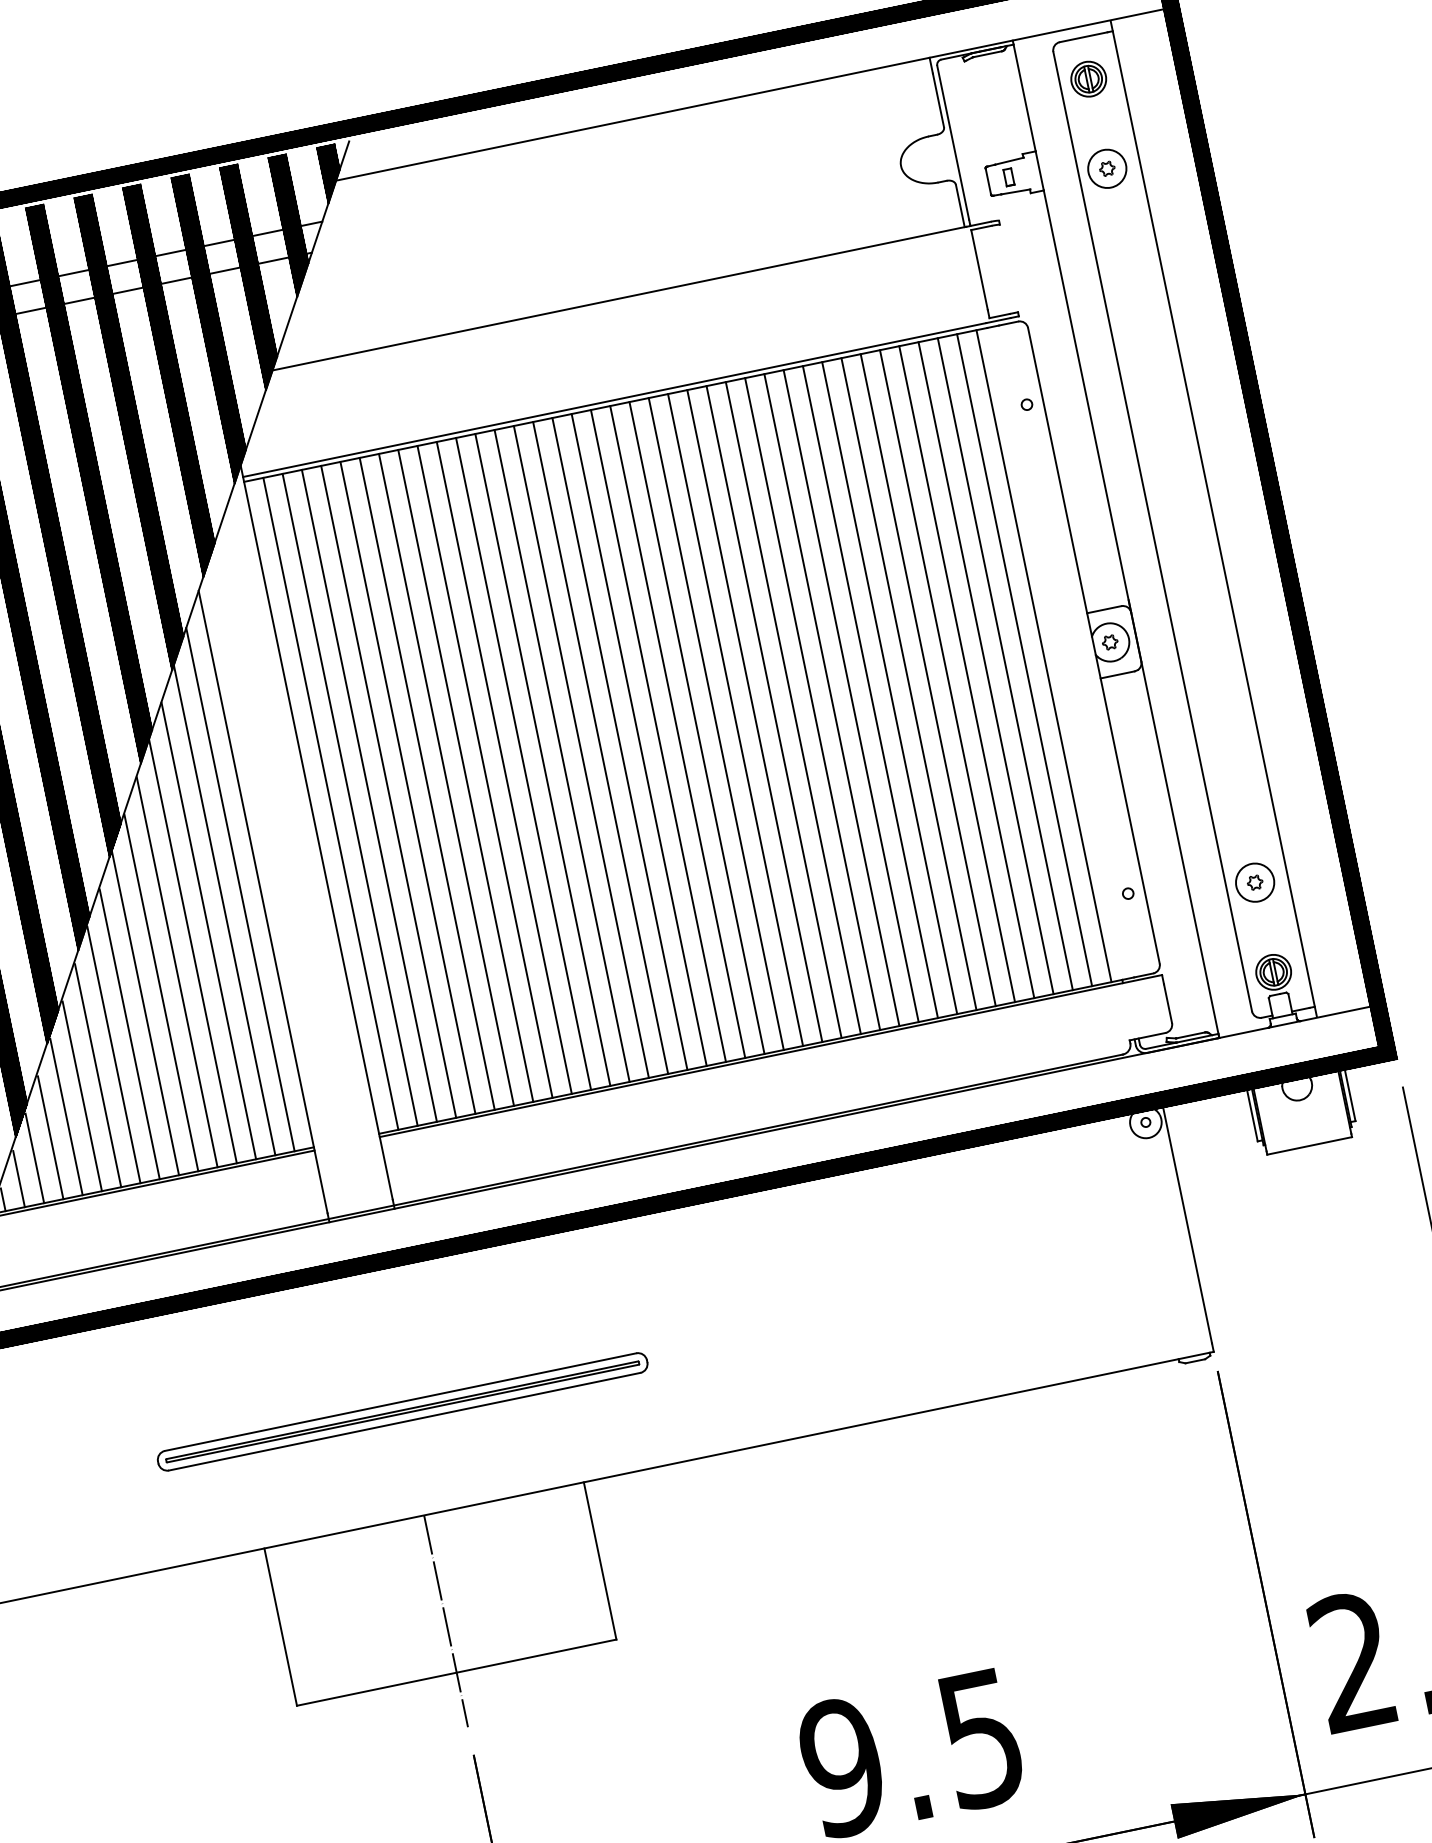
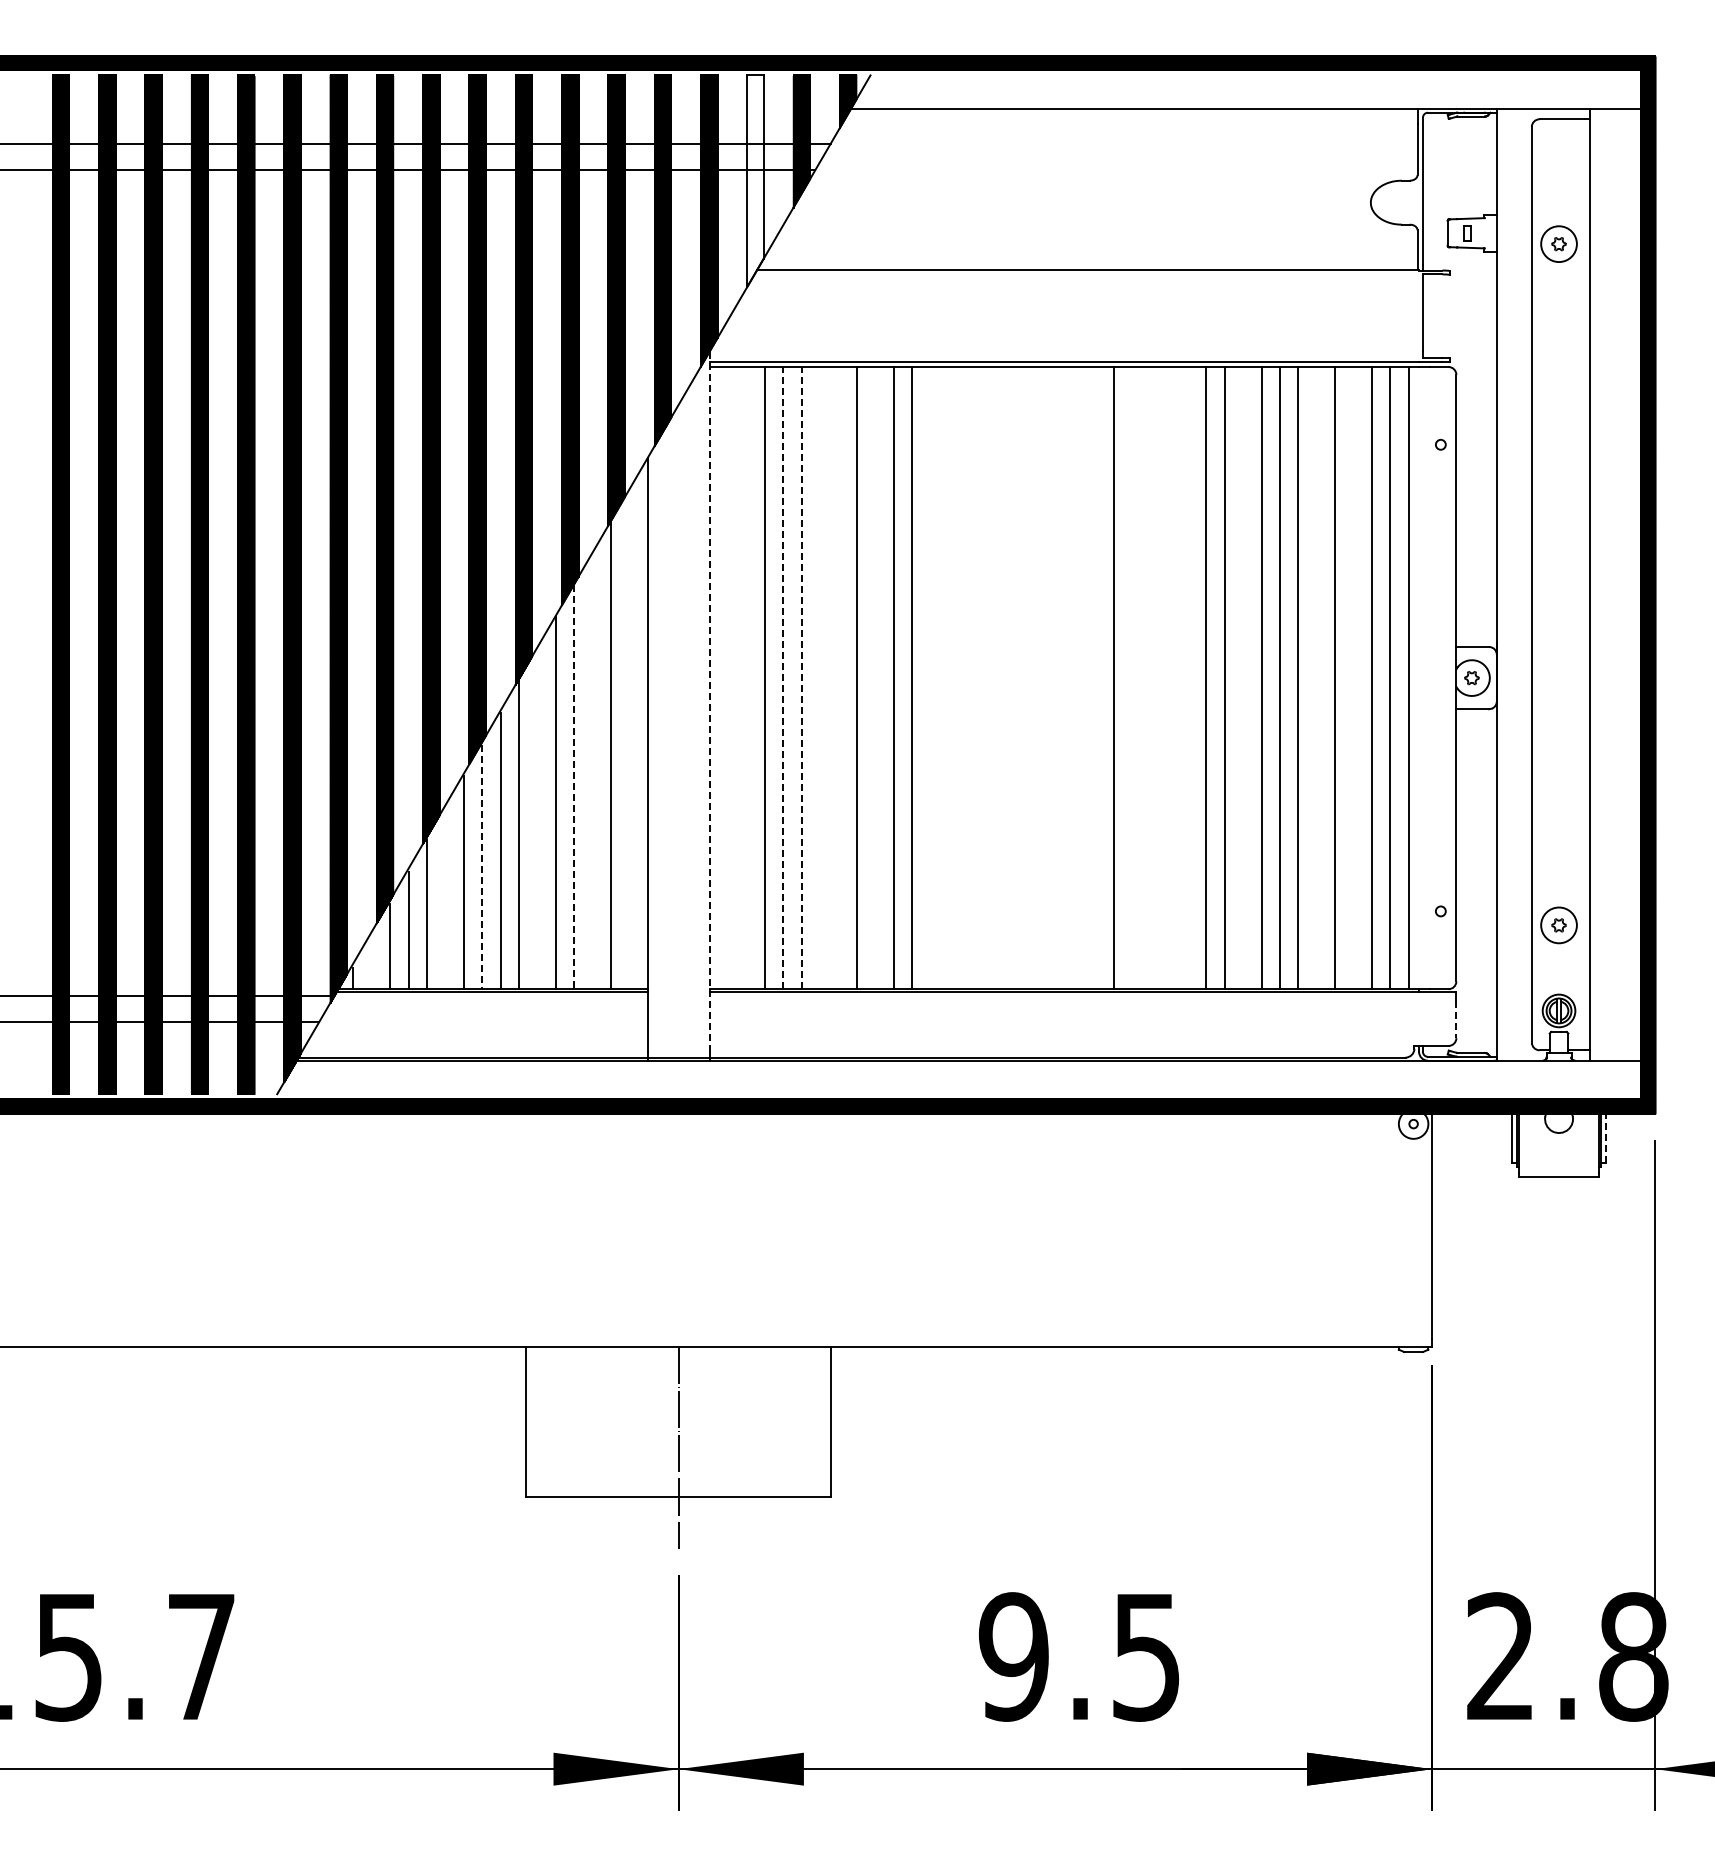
part: (1088, 79) -> (1558, 158), removed
hatch: (251, 276) -> (755, 180), removed
line: (986, 668) -> (1353, 678), removed
line: (947, 676) -> (1316, 678), removed
line: (870, 692) -> (1243, 678), removed
line: (812, 704) -> (1187, 678), removed
line: (793, 708) -> (1169, 678), removed
line: (774, 712) -> (1151, 678), removed
line: (754, 716) -> (1132, 678), removed
line: (716, 724) -> (1096, 678), removed
line: (696, 728) -> (1077, 678), removed
line: (678, 732) -> (1059, 678), removed
line: (658, 736) -> (1040, 678), removed
line: (639, 740) -> (1022, 678), removed
line: (620, 744) -> (1004, 678), removed
line: (600, 748) -> (985, 678), removed
line: (581, 752) -> (967, 678), removed
line: (561, 756) -> (948, 678), removed
line: (542, 760) -> (930, 678), removed
line: (485, 772) -> (875, 678), removed
line: (446, 780) -> (838, 678), removed
line: (427, 784) -> (820, 678), removed
line: (407, 787) -> (801, 677), solid -> dashed
line: (388, 791) -> (783, 677), solid -> dashed
line: (350, 800) -> (746, 678), removed
line: (331, 804) -> (728, 678), removed
line: (316, 832) -> (709, 701), solid -> dashed
line: (240, 889) -> (629, 739), removed
line: (208, 931) -> (592, 771), removed
line: (193, 951) -> (574, 787), solid -> dashed
line: (161, 993) -> (537, 819), removed
line: (1168, 1003) -> (1456, 1019), solid -> dashed
line: (114, 1055) -> (482, 867), solid -> dashed
line: (1349, 1094) -> (1605, 1137), solid -> dashed
line: (82, 1096) -> (445, 898), removed
line: (18, 1179) -> (371, 962), removed
part: (402, 1412) -> (678, 1248), removed

